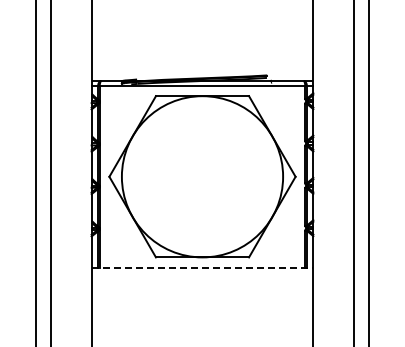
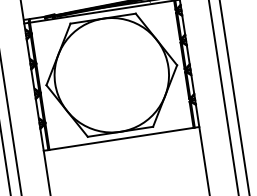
line: (202, 267) -> (121, 138), dashed -> solid

